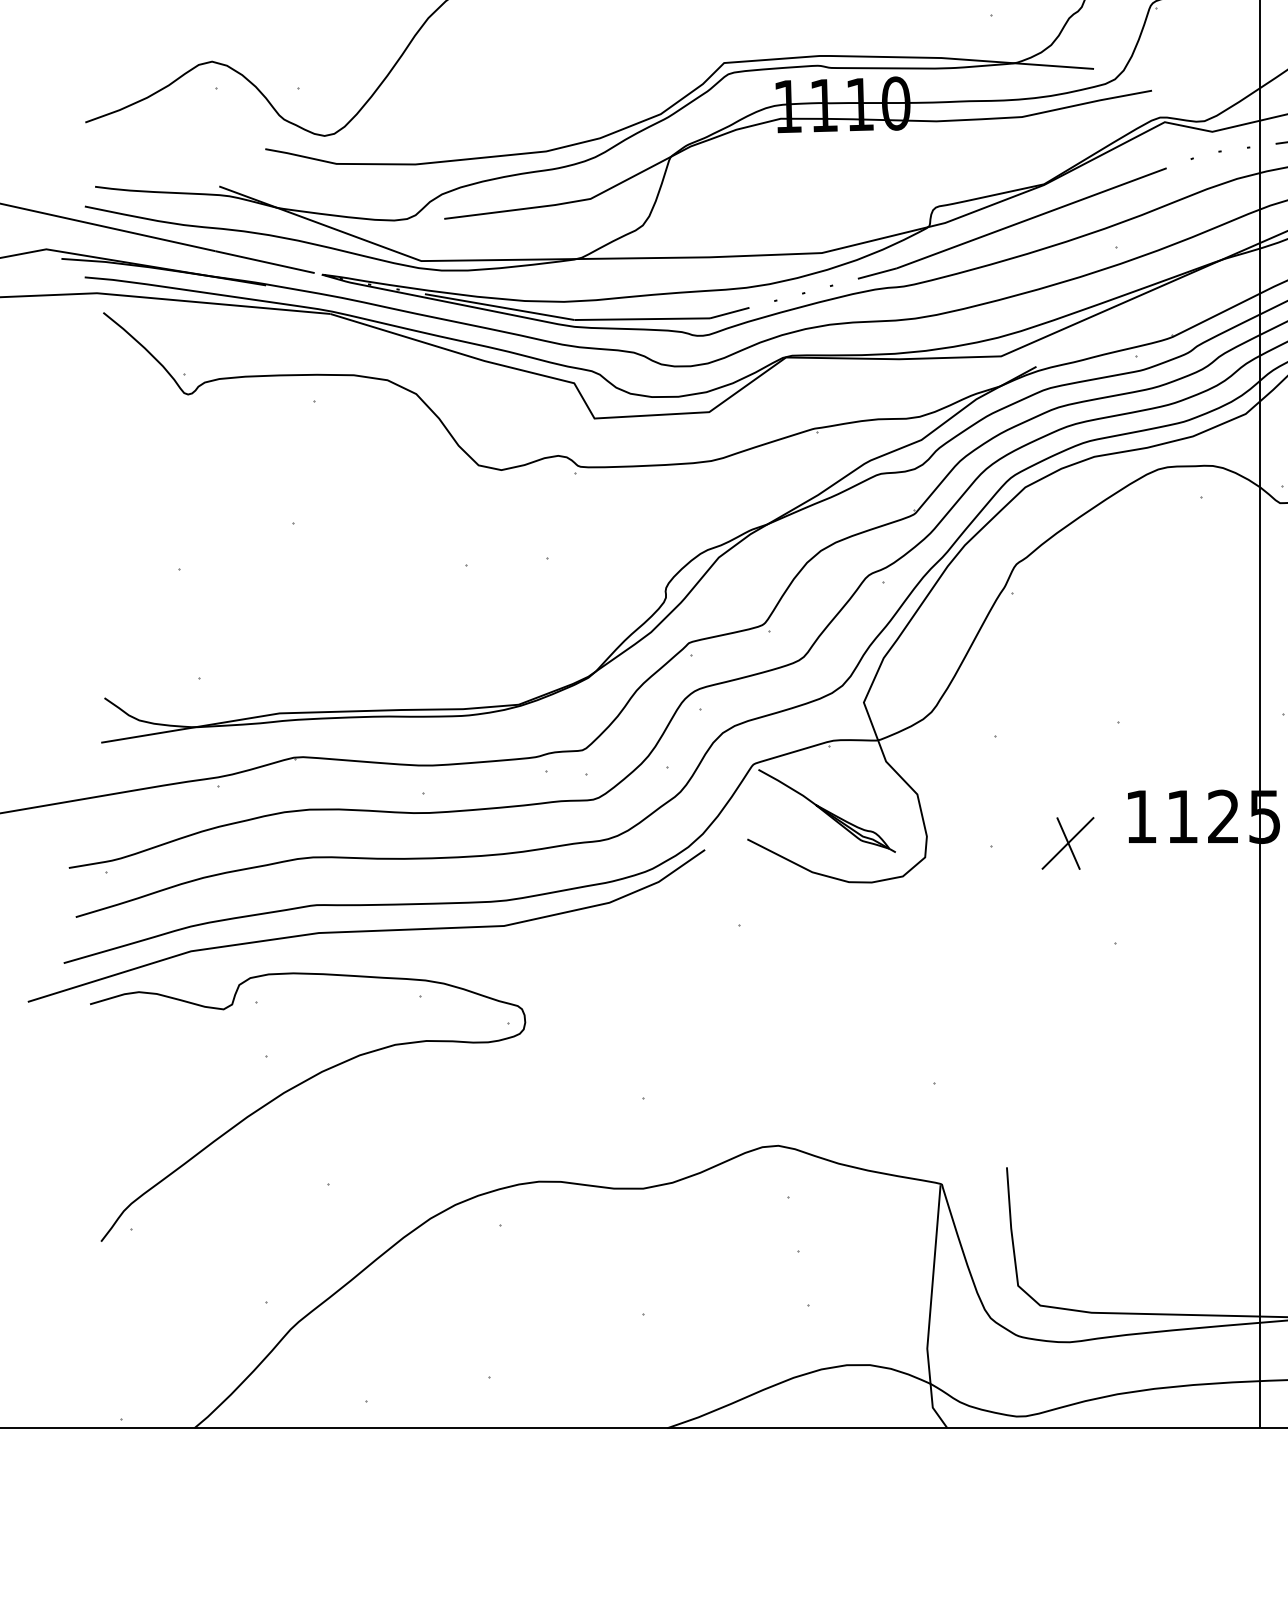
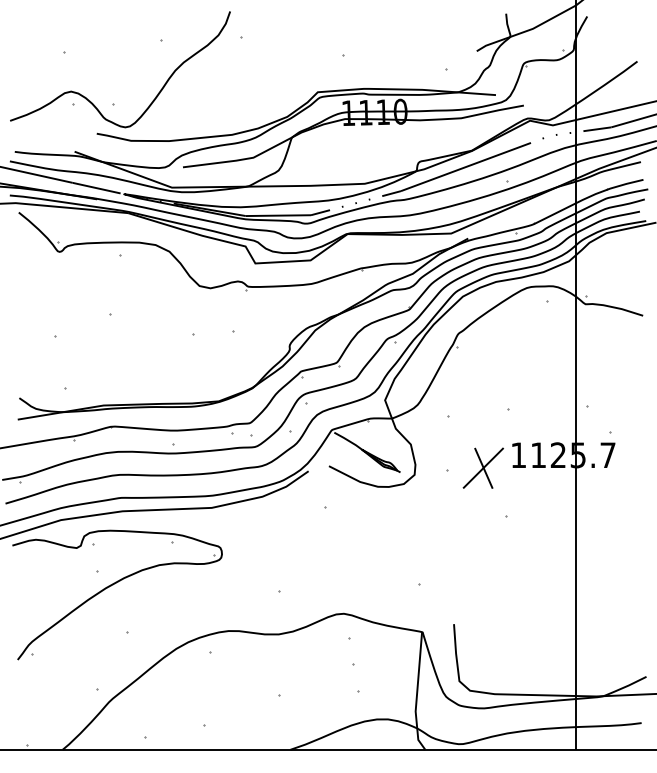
part: (1068, 842) -> (483, 467), size x1.6

